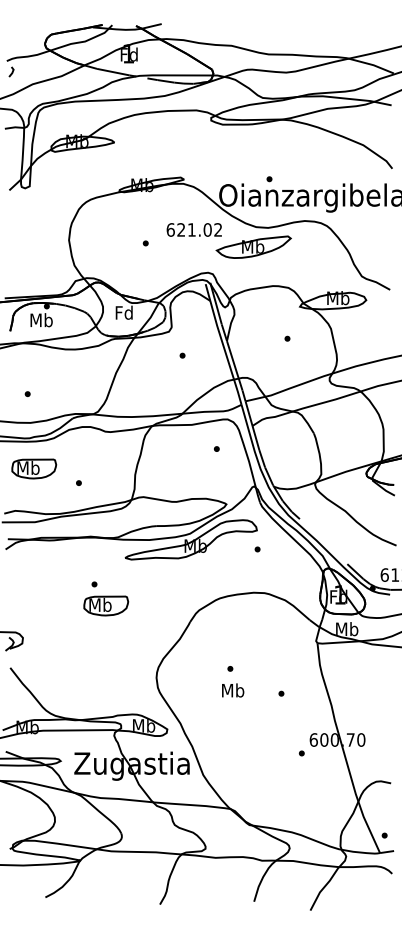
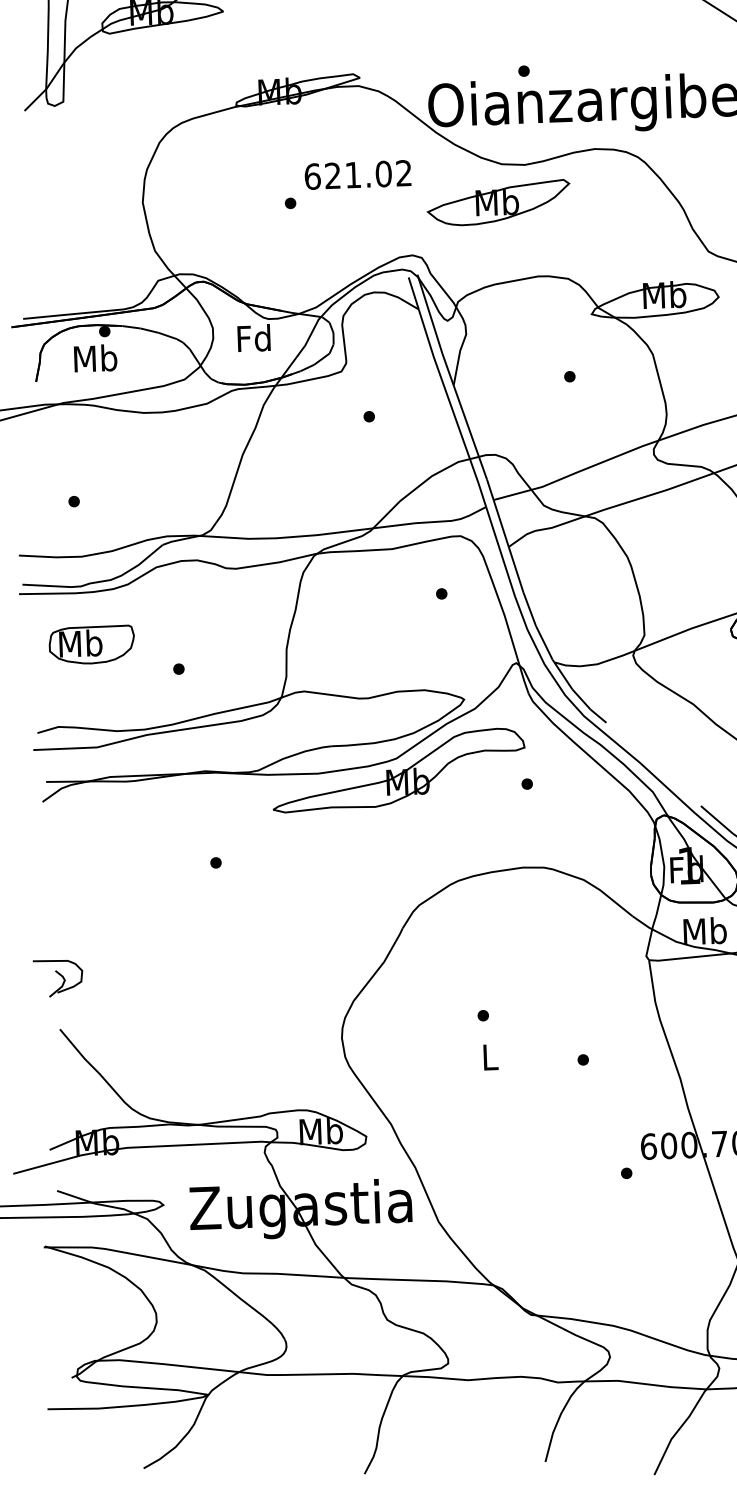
text: (193, 229) -> (356, 174), moved
part: (106, 605) -> (240, 902), removed
text: (233, 690) -> (490, 1057), Mb -> L

